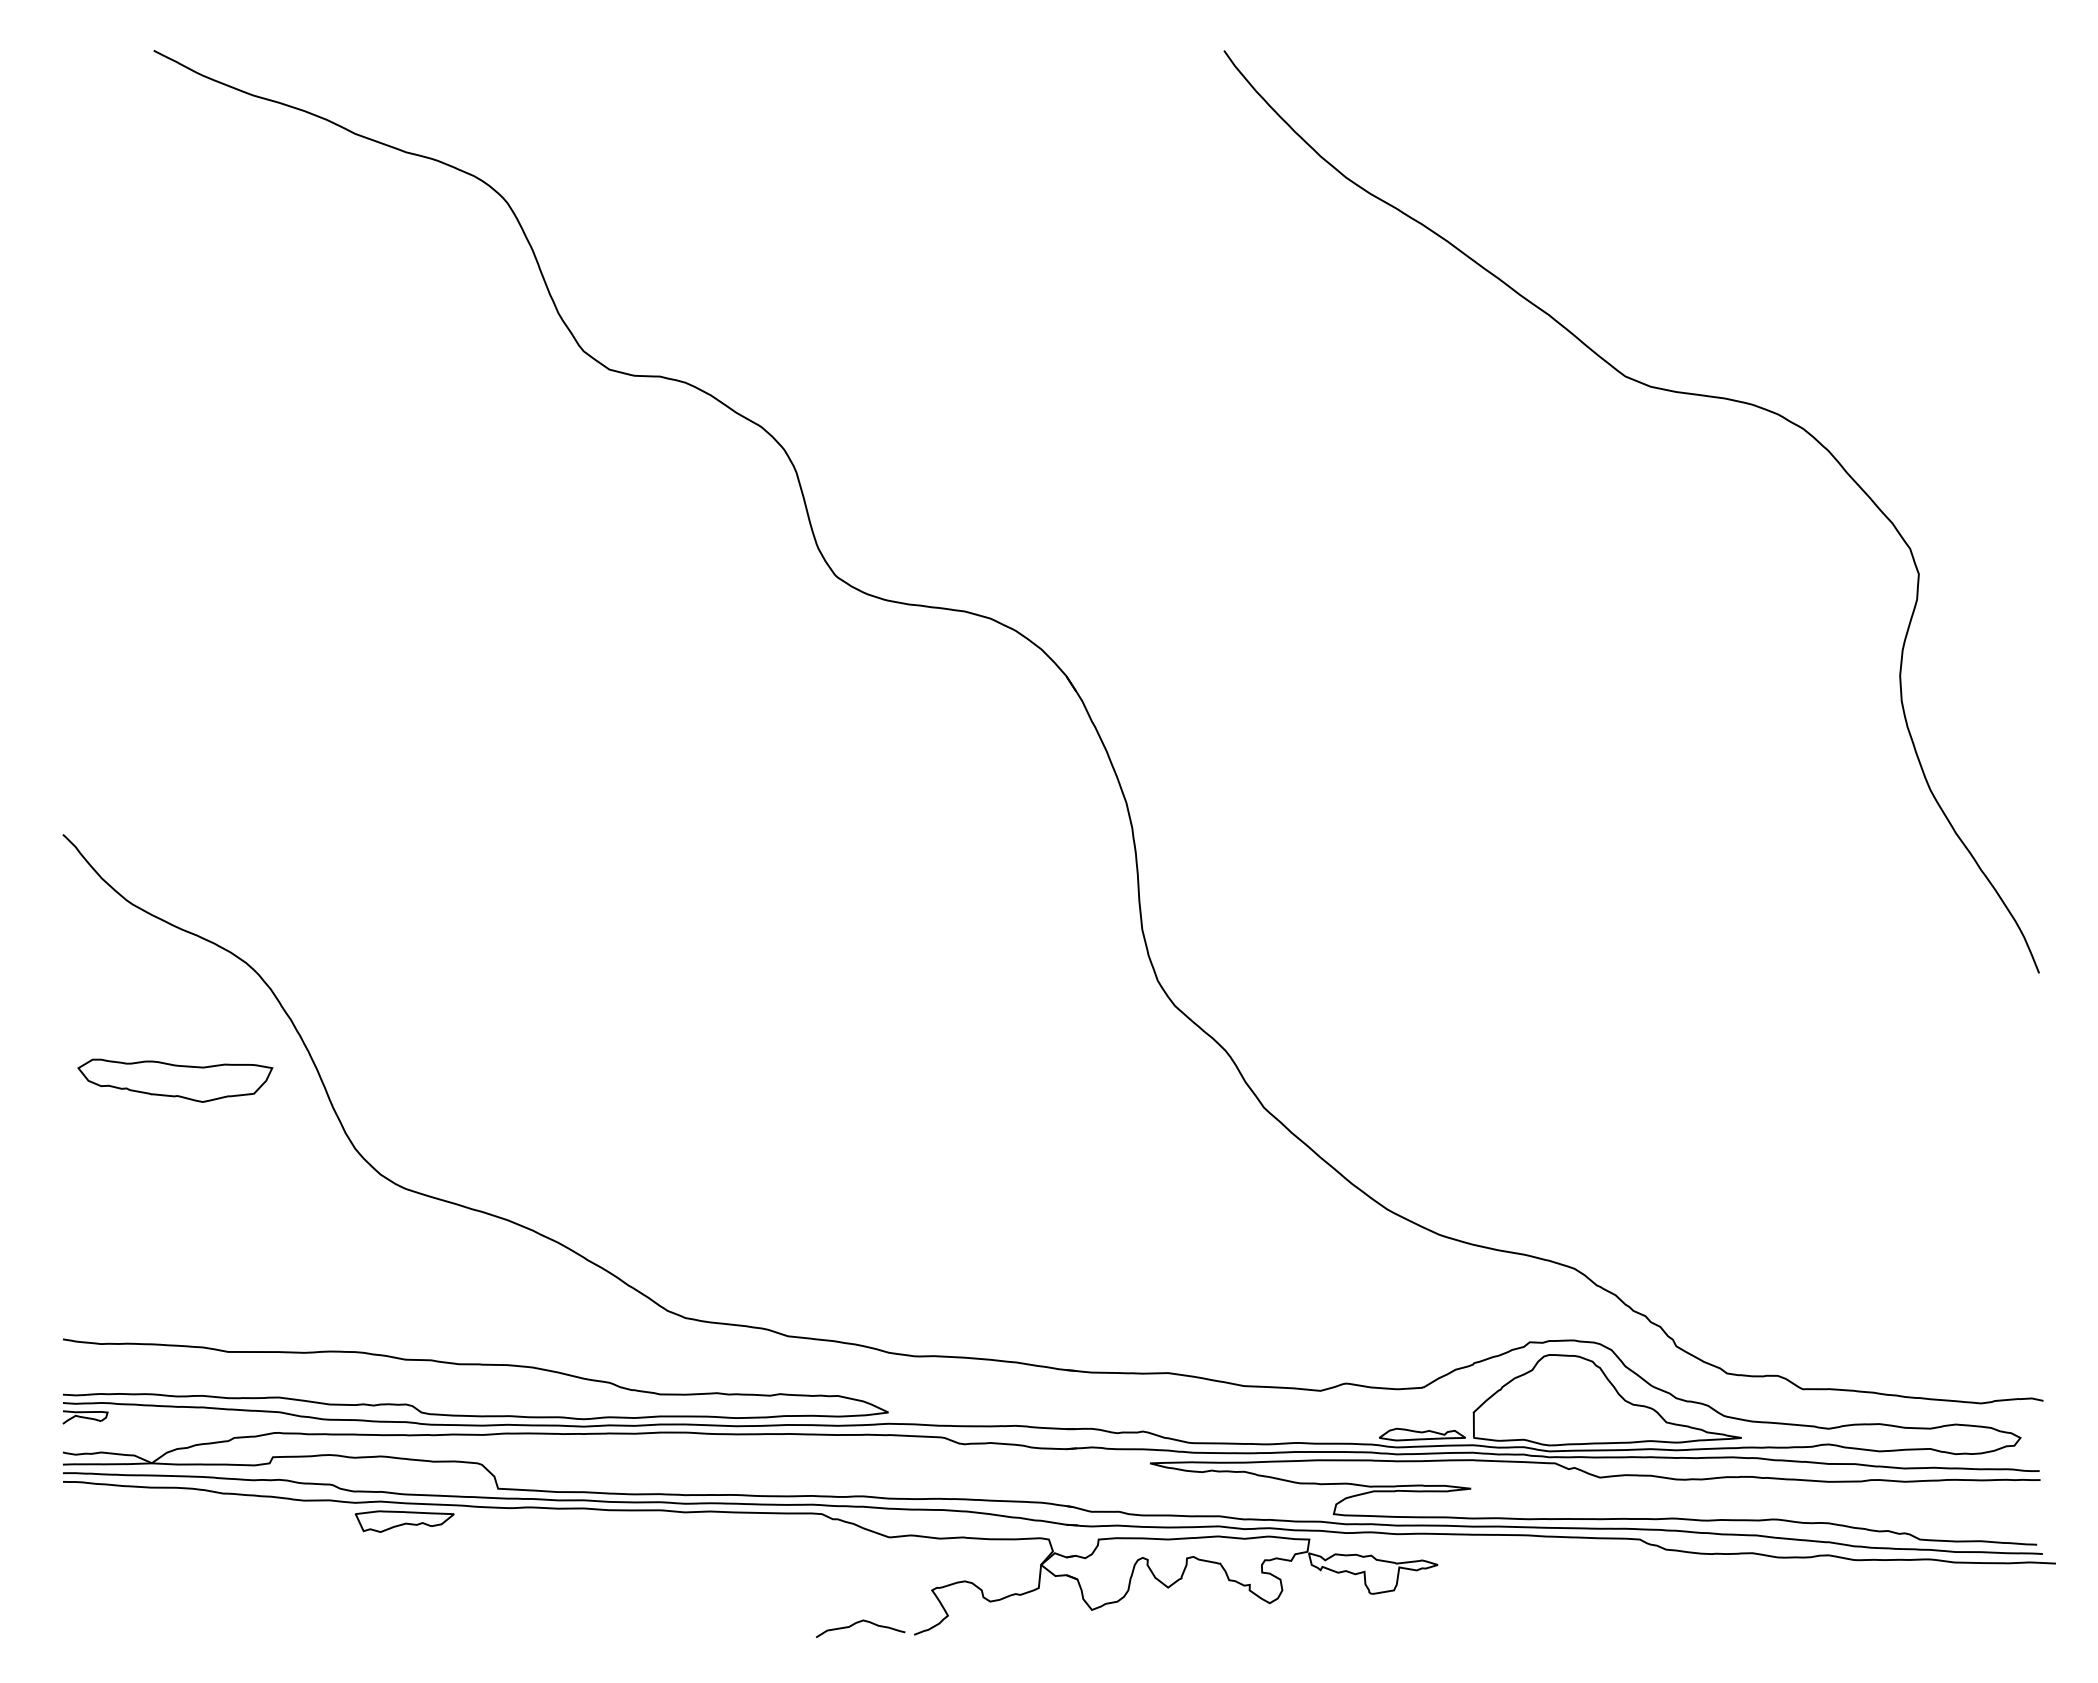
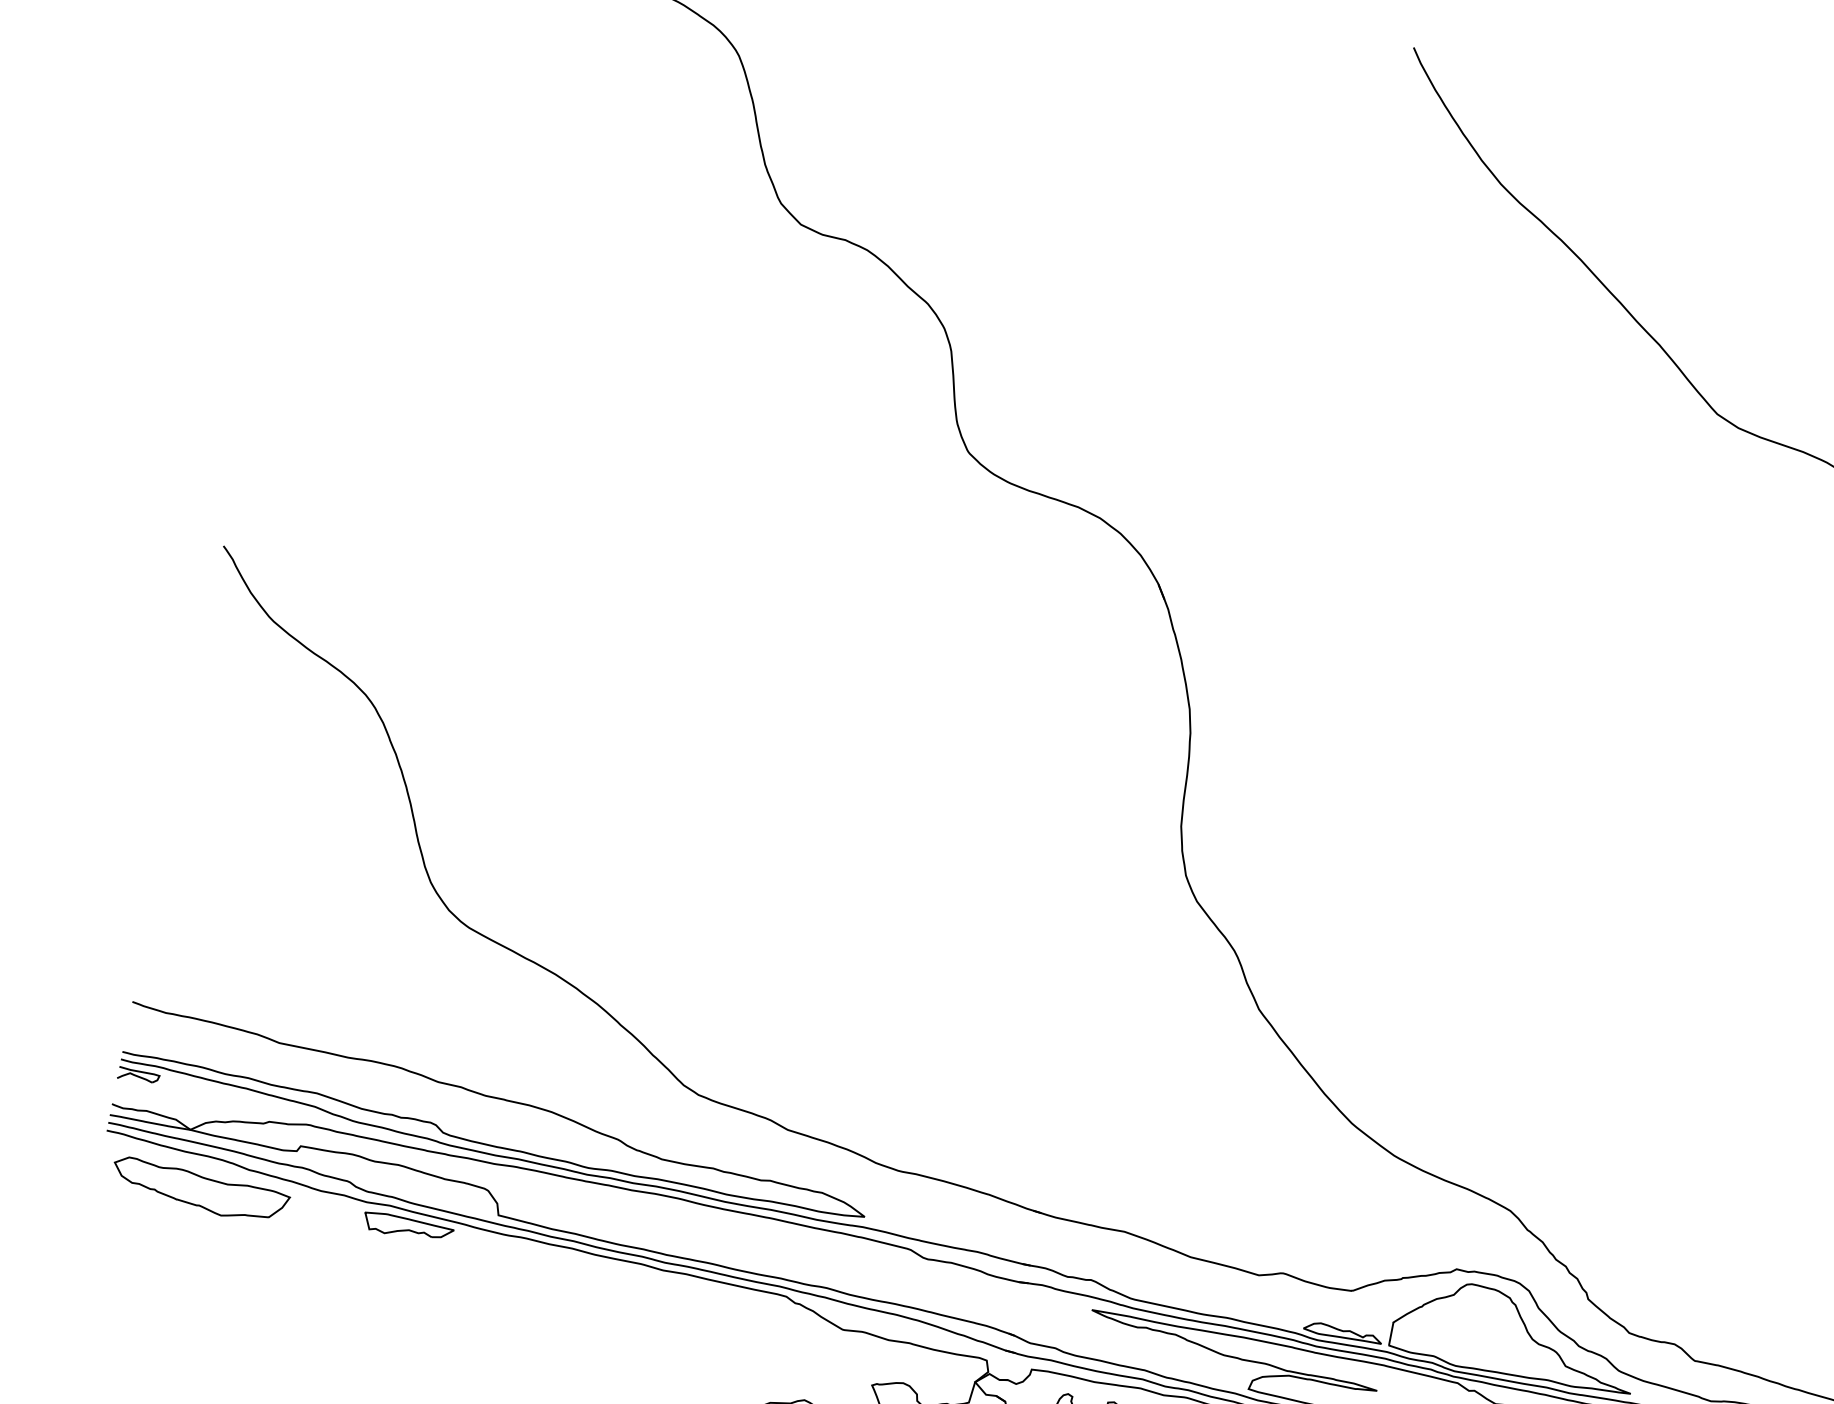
part: (175, 1080) -> (200, 1191), moved

